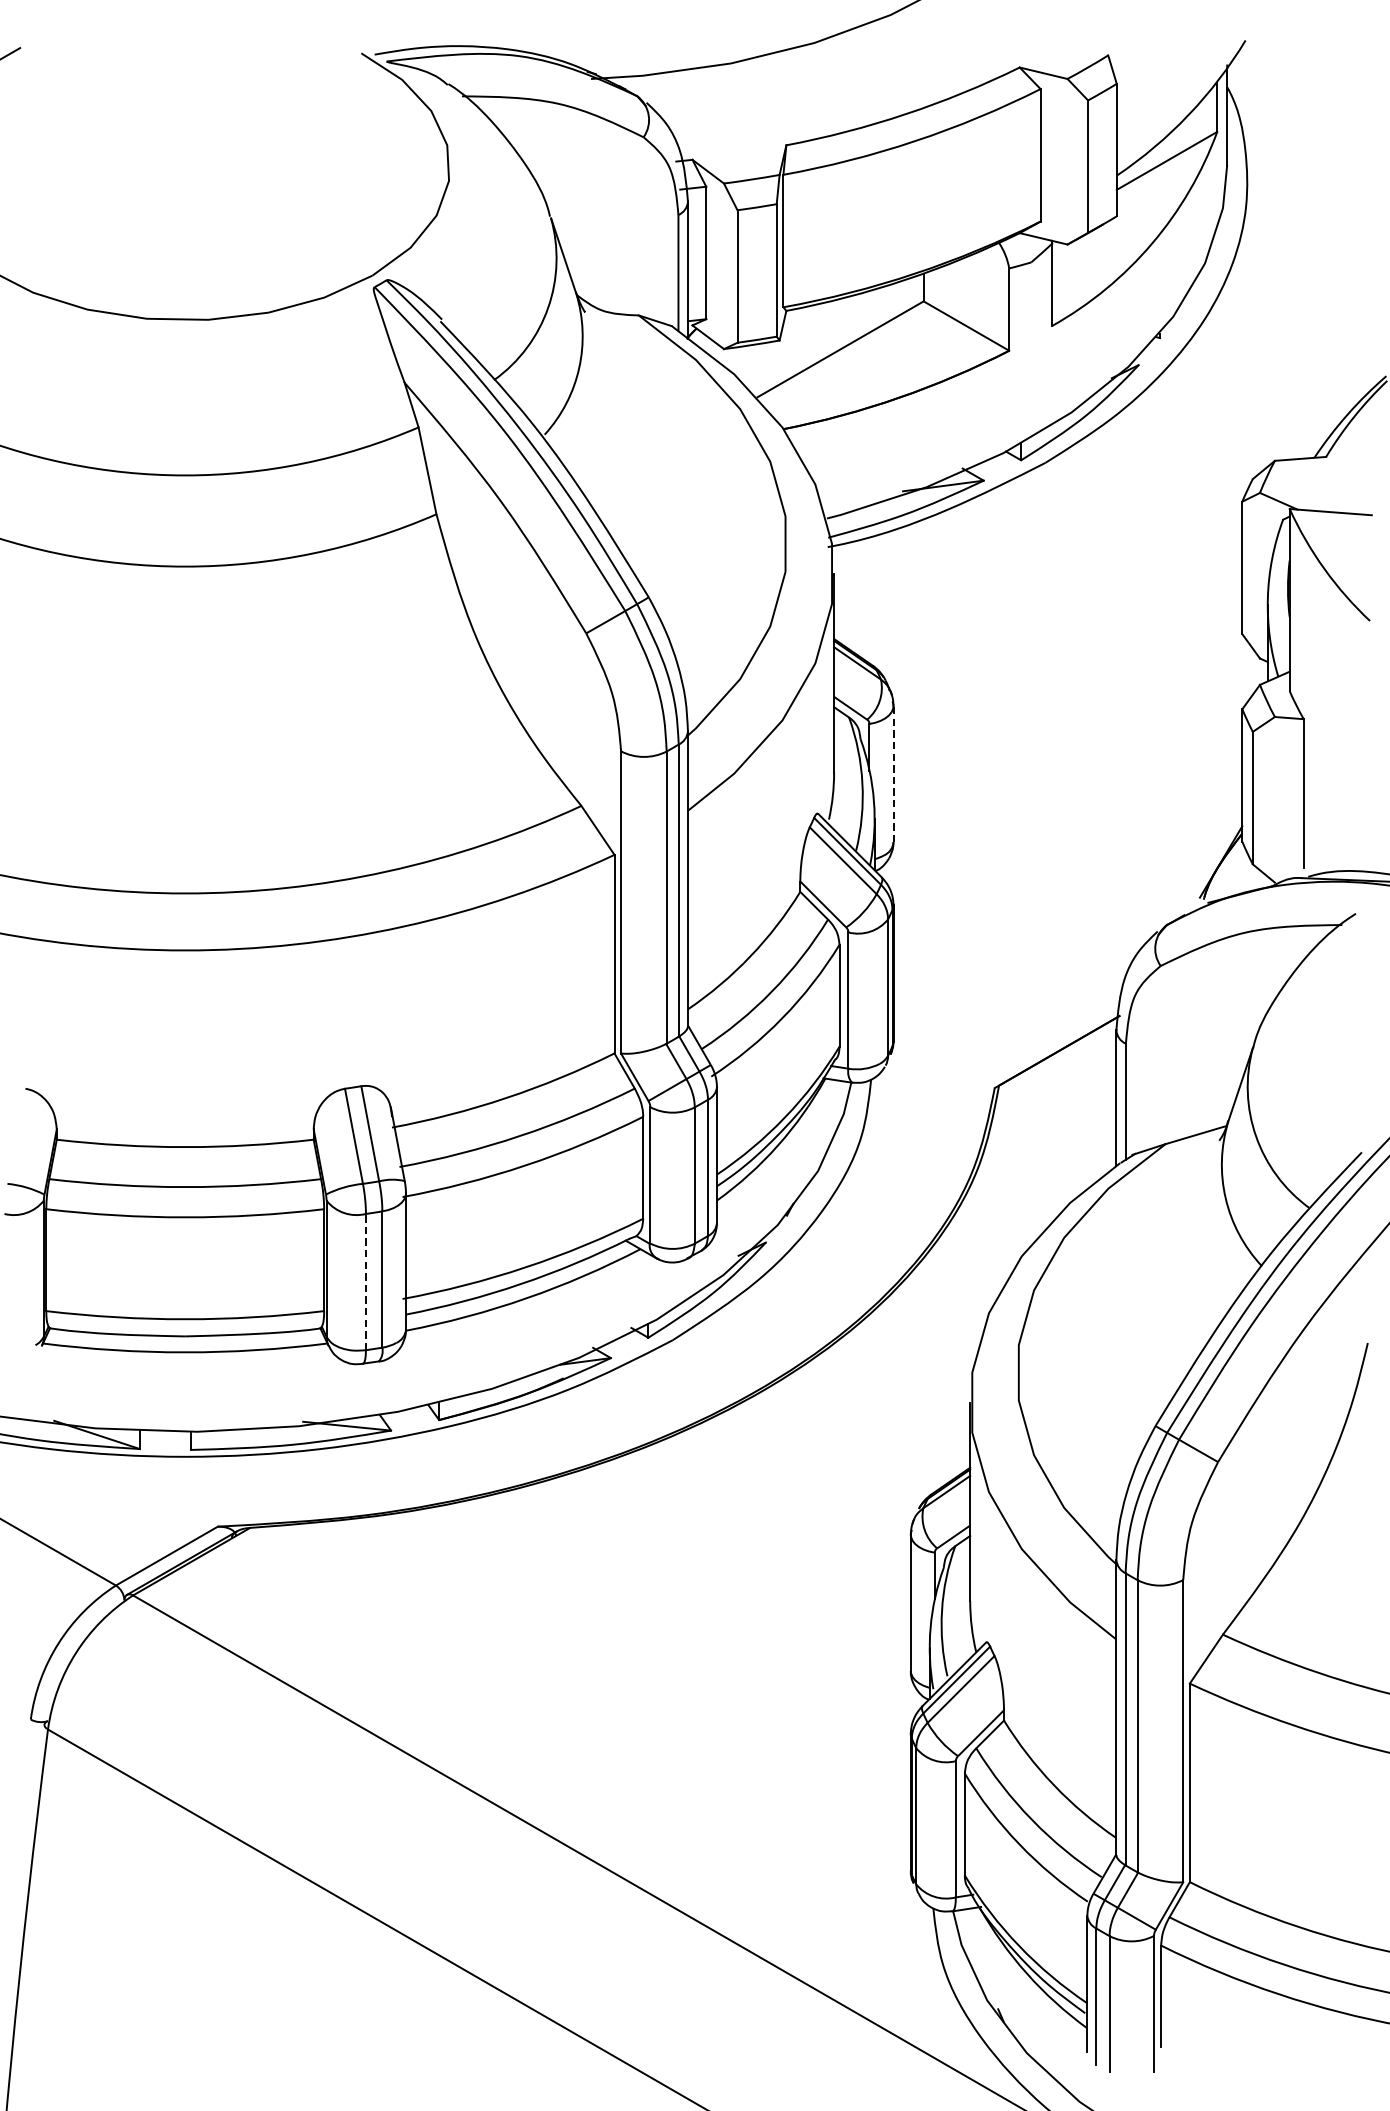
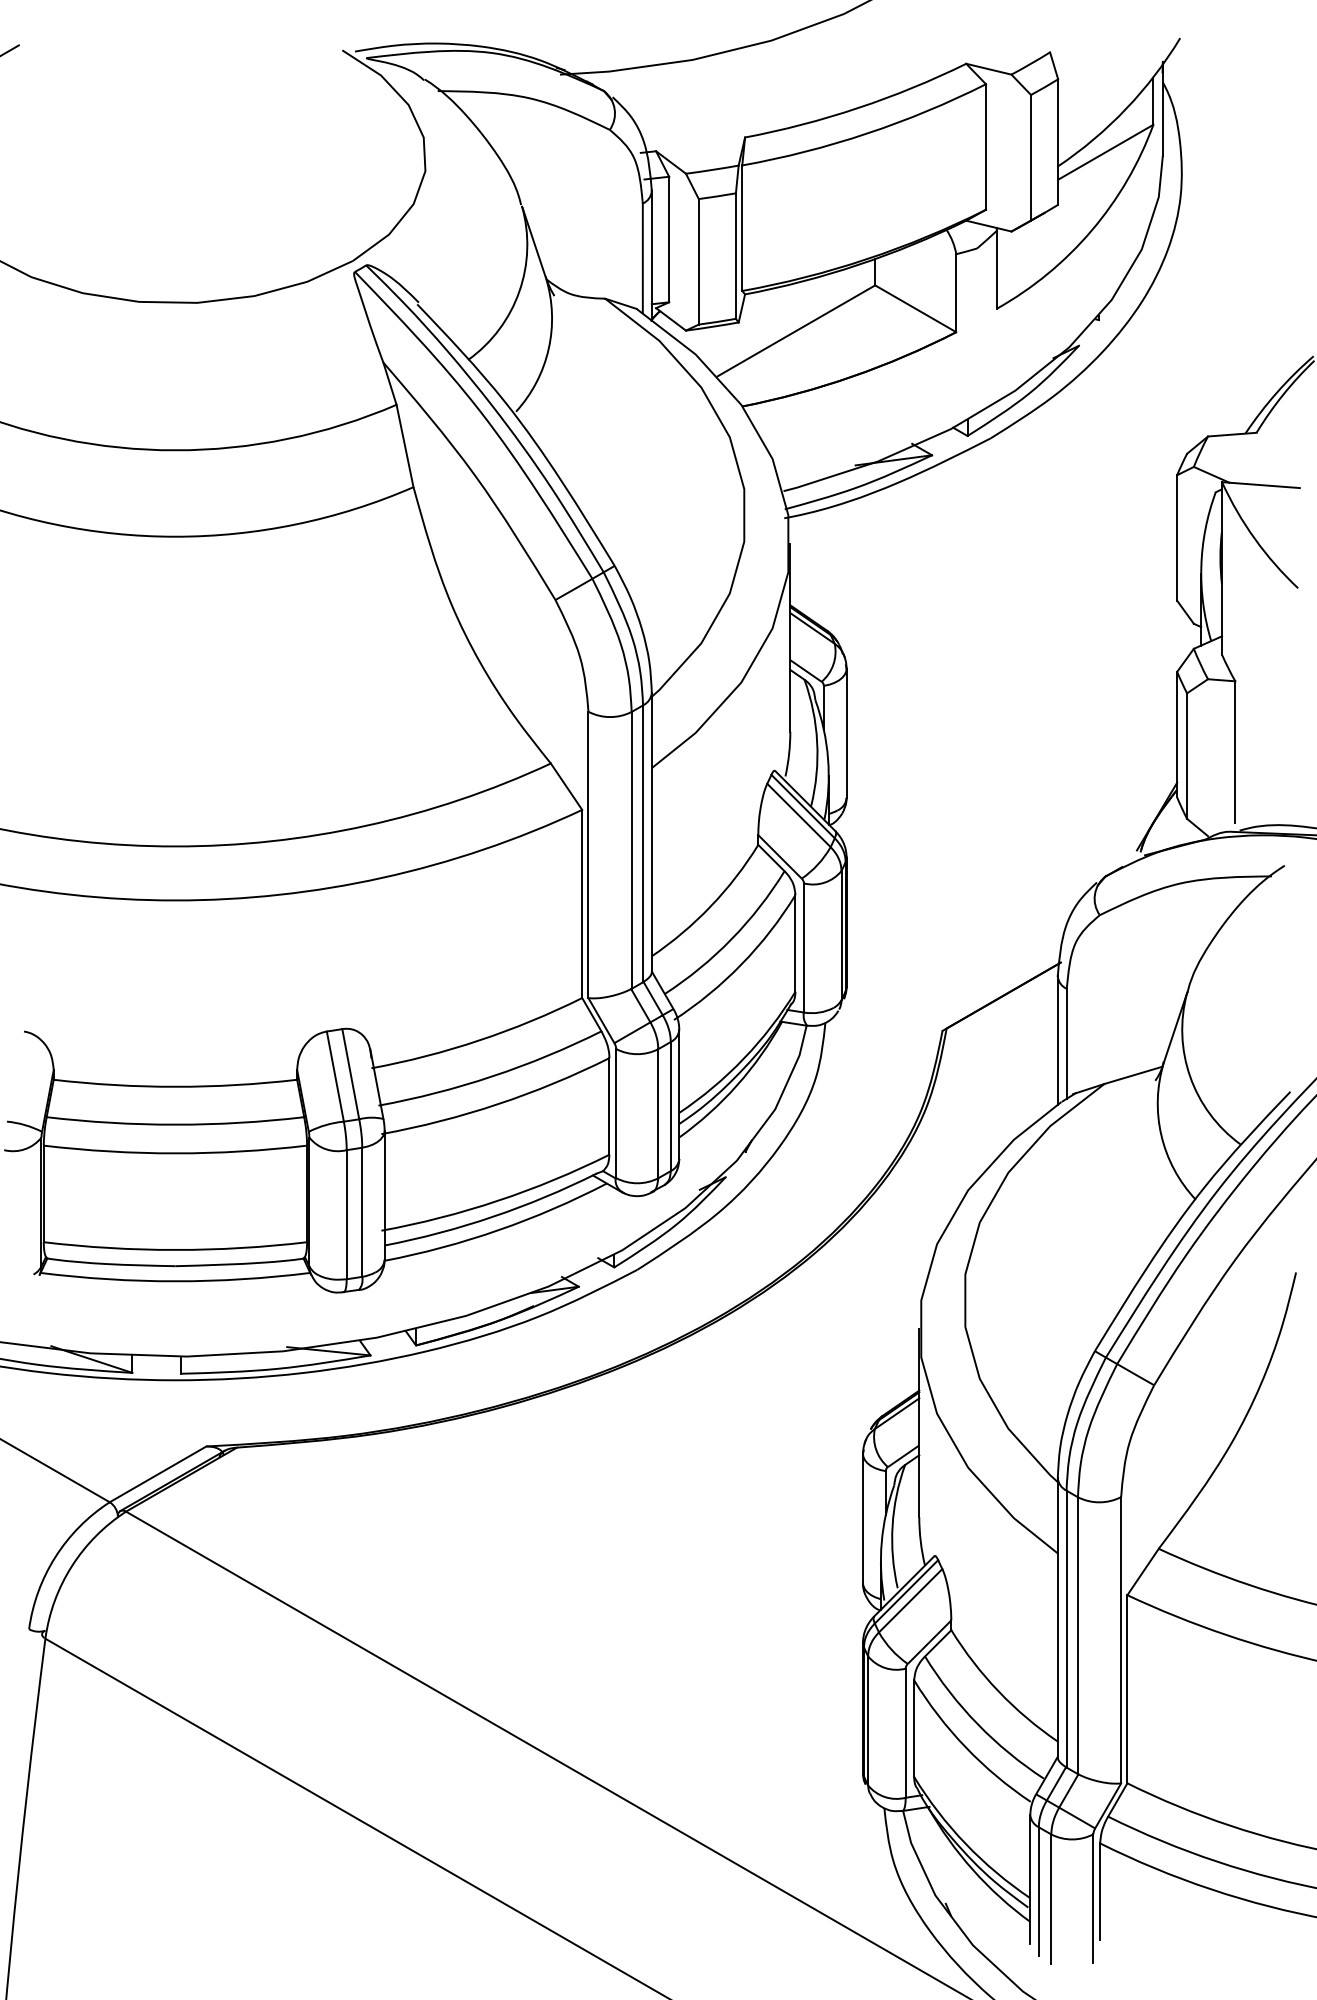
line: (893, 774) -> (846, 733), dashed -> solid
line: (365, 1281) -> (346, 1214), dashed -> solid

